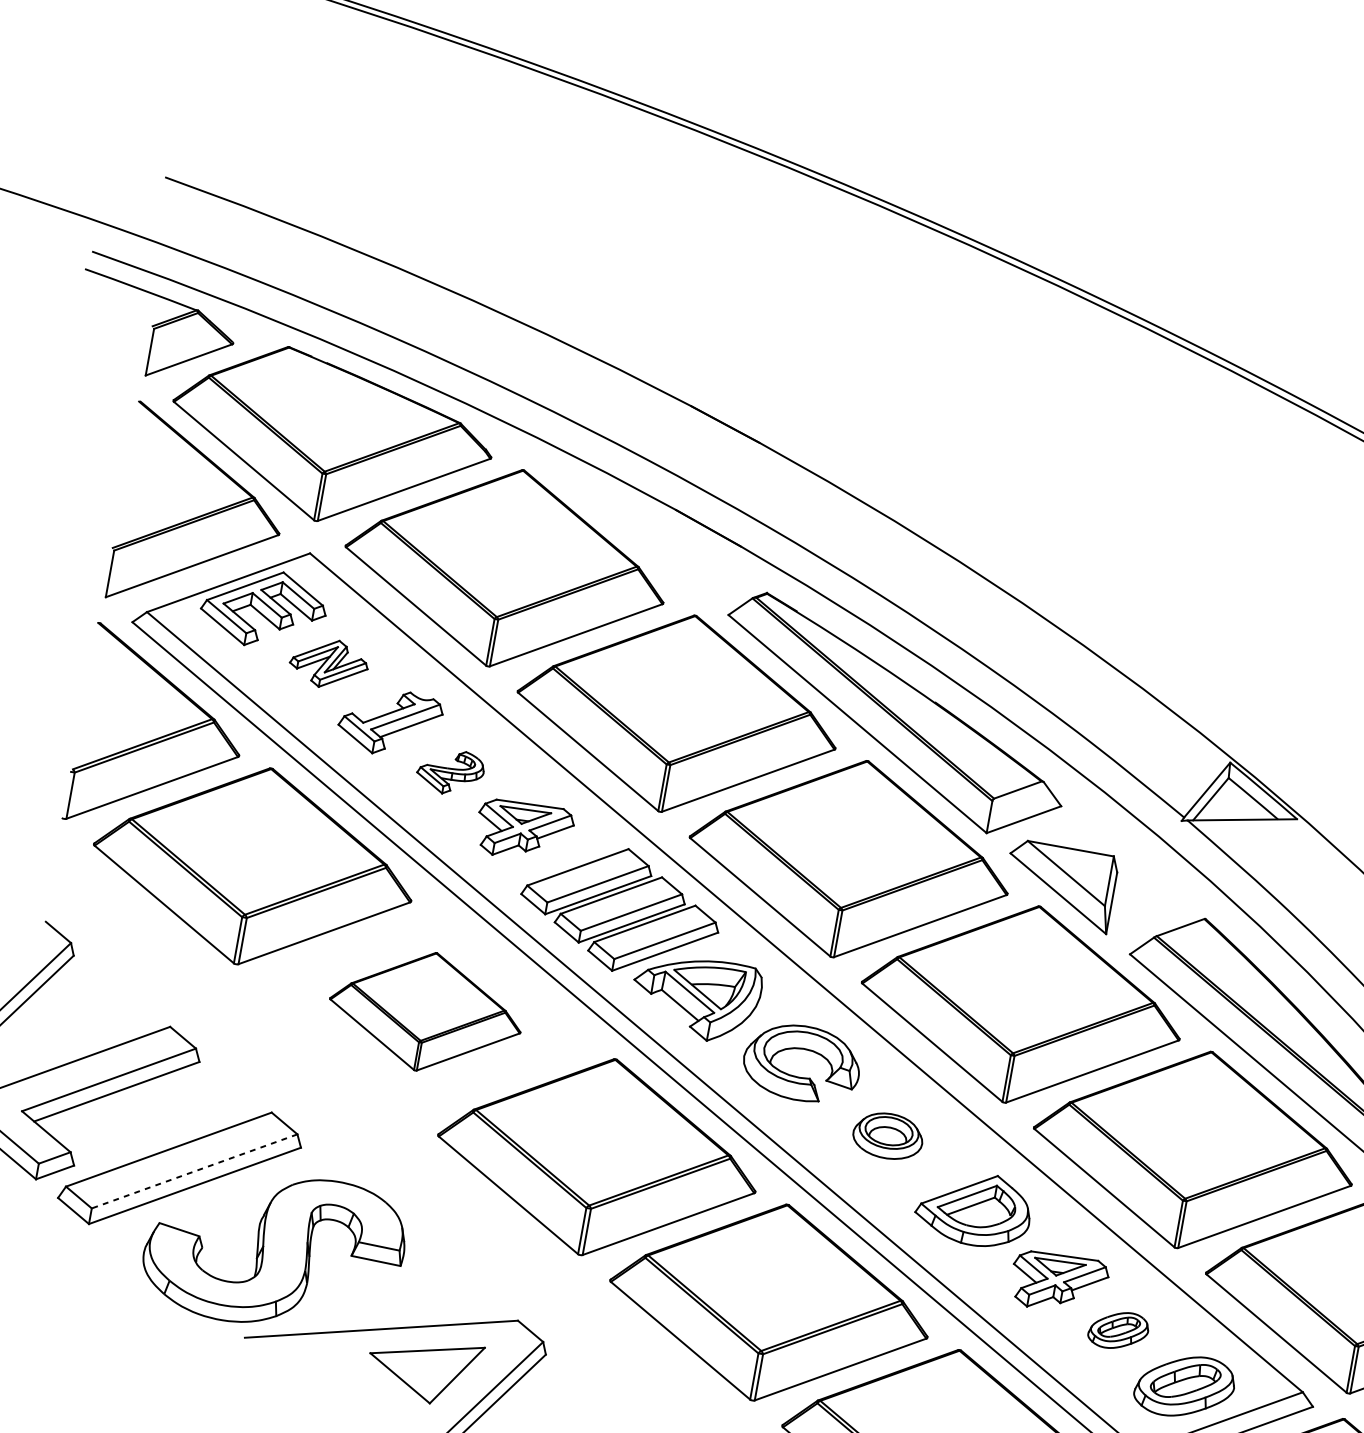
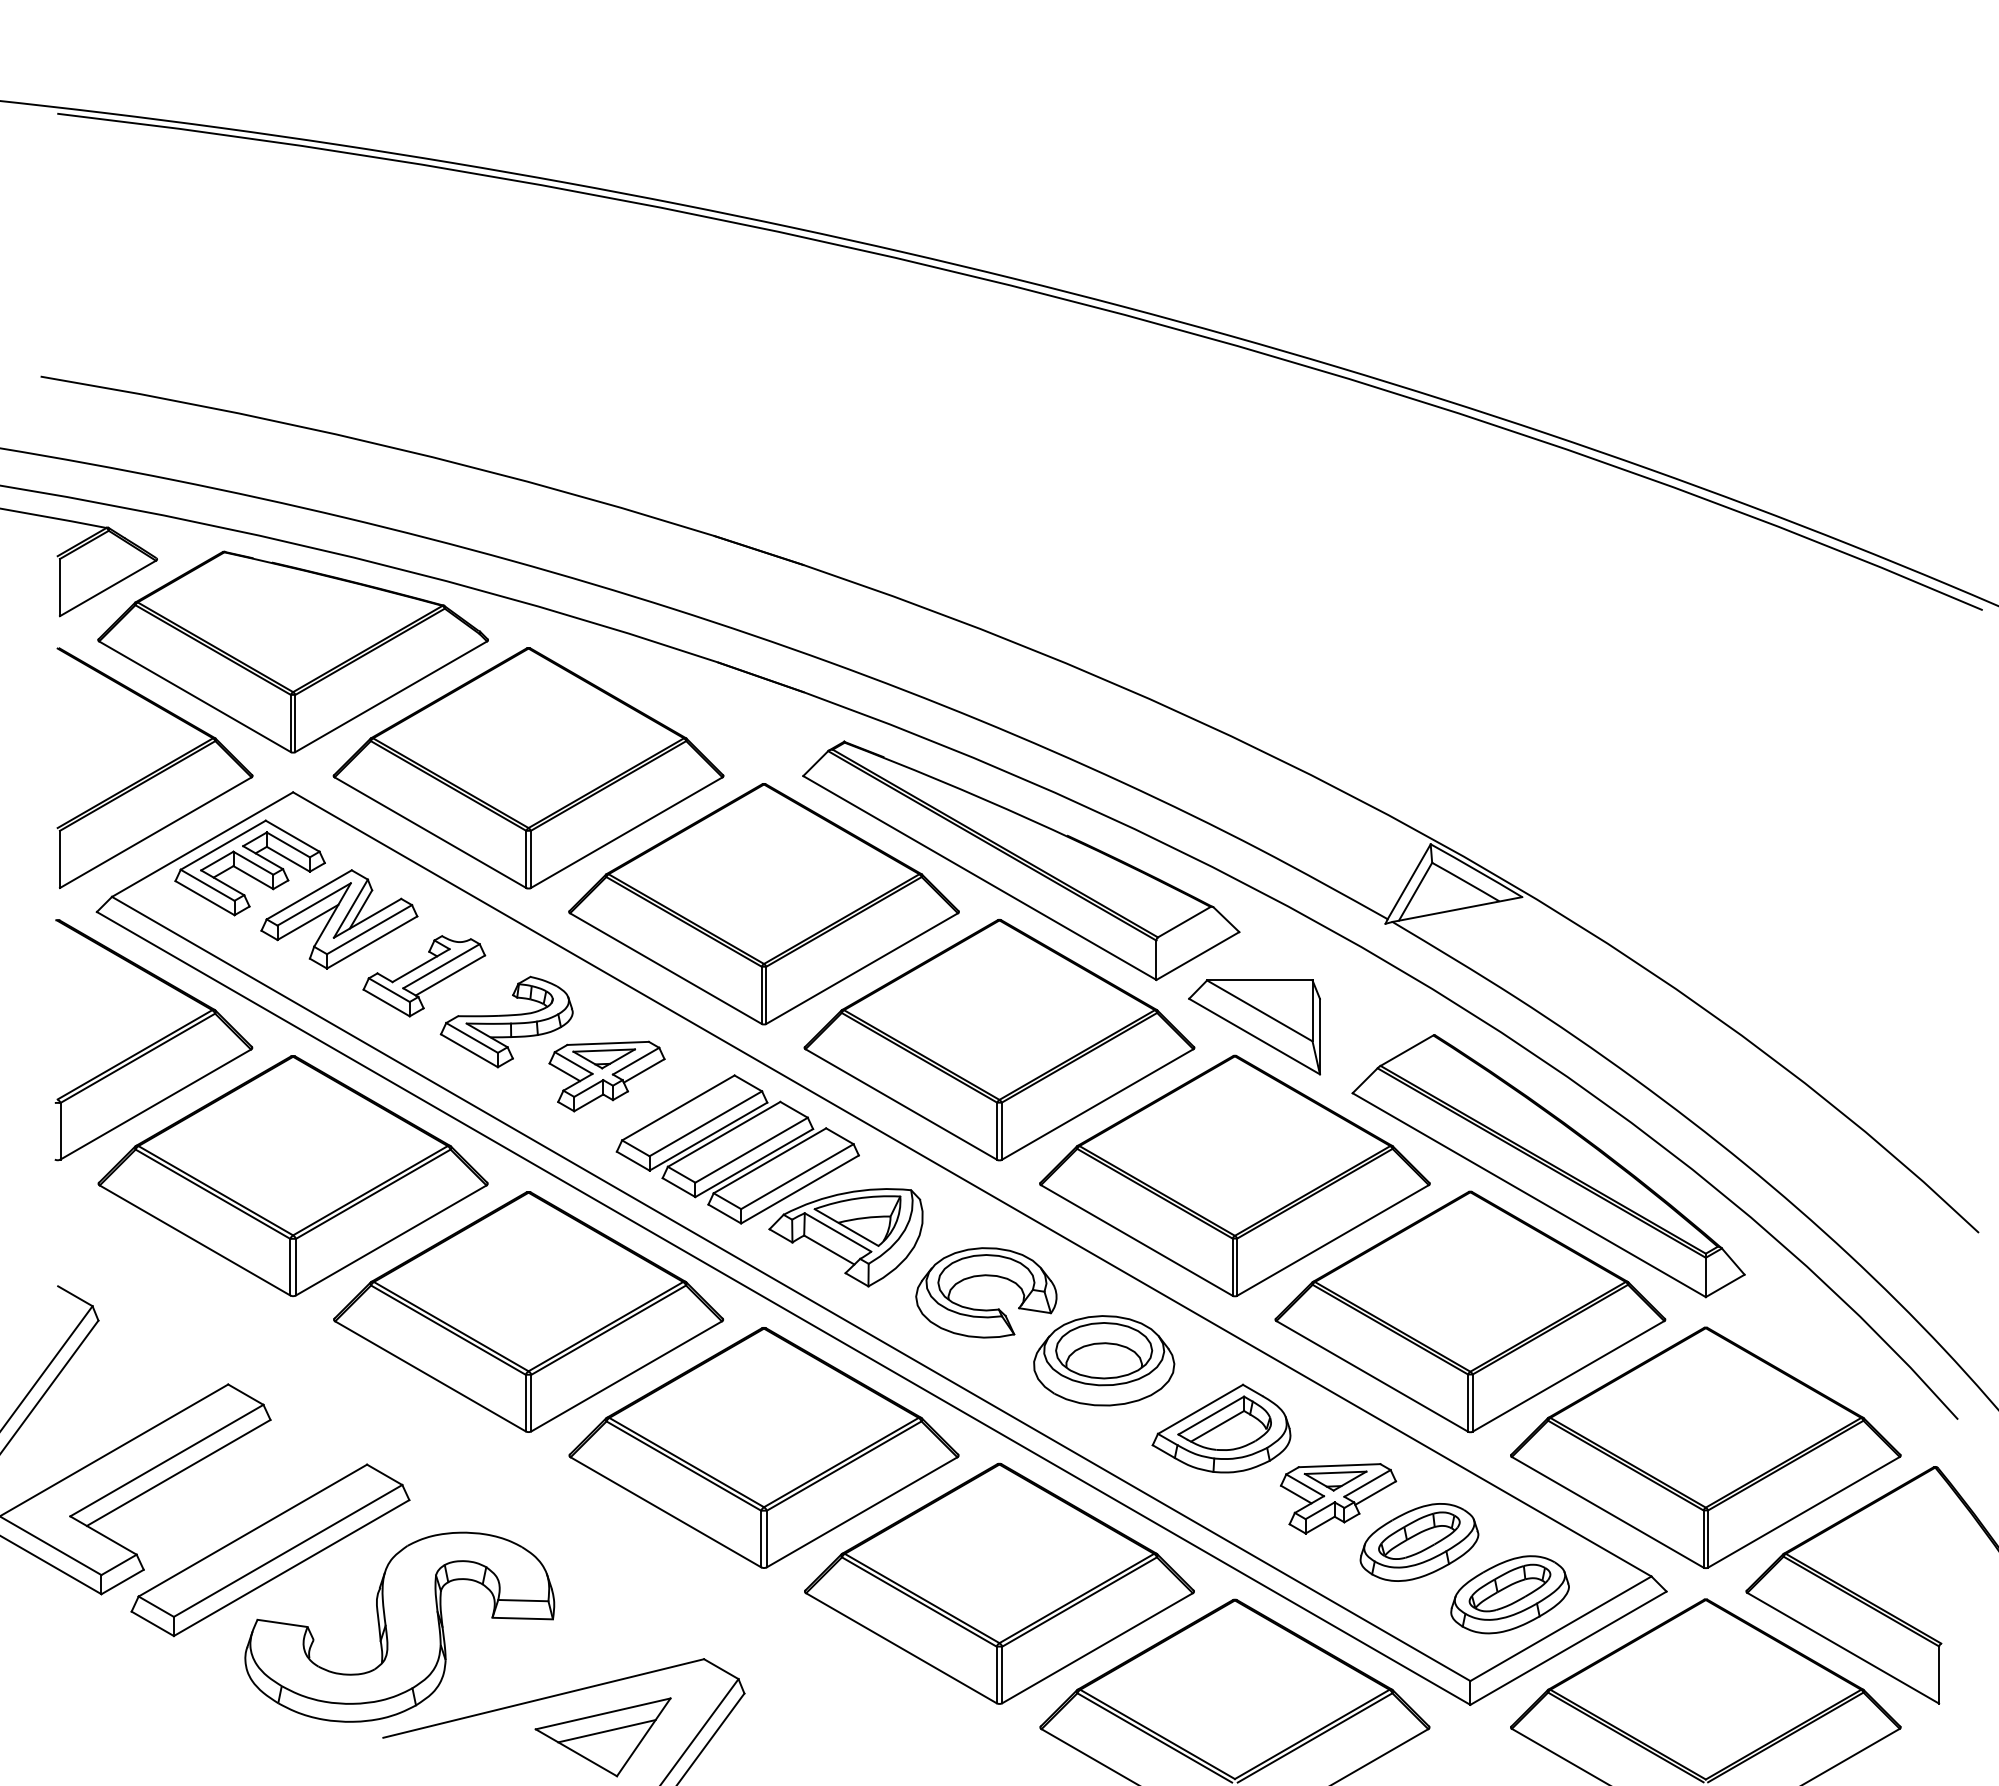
part: (329, 663) -> (339, 919), size x1.67
part: (450, 771) -> (506, 1021), size x1.67
part: (425, 1011) -> (528, 1311), size x1.67
part: (888, 1135) -> (1104, 1360), size x1.67
line: (195, 1171) -> (288, 1550), dashed -> solid
part: (1118, 1330) -> (1419, 1542), size x1.67
line: (427, 1365) -> (606, 1731), added

